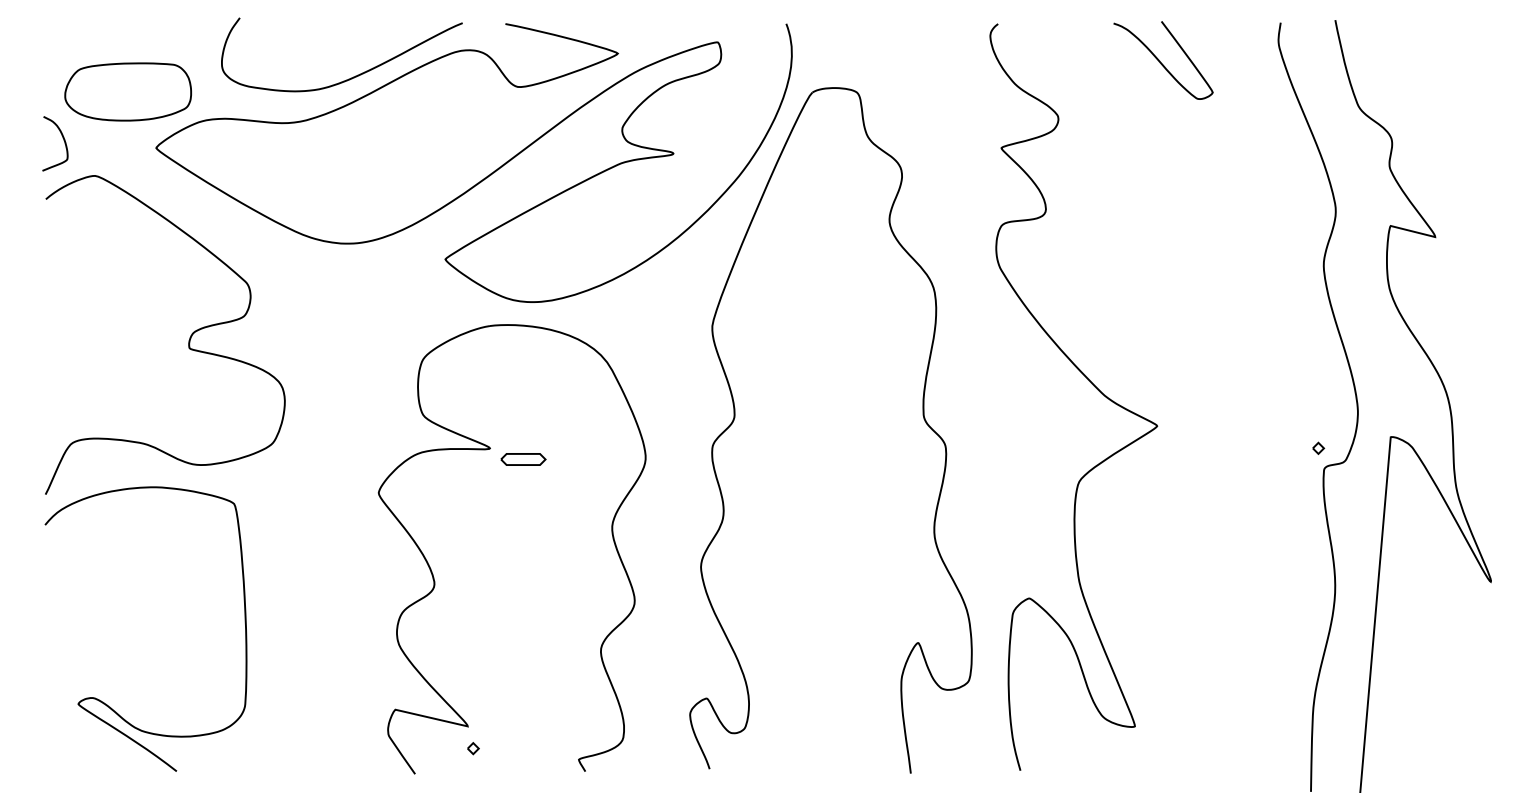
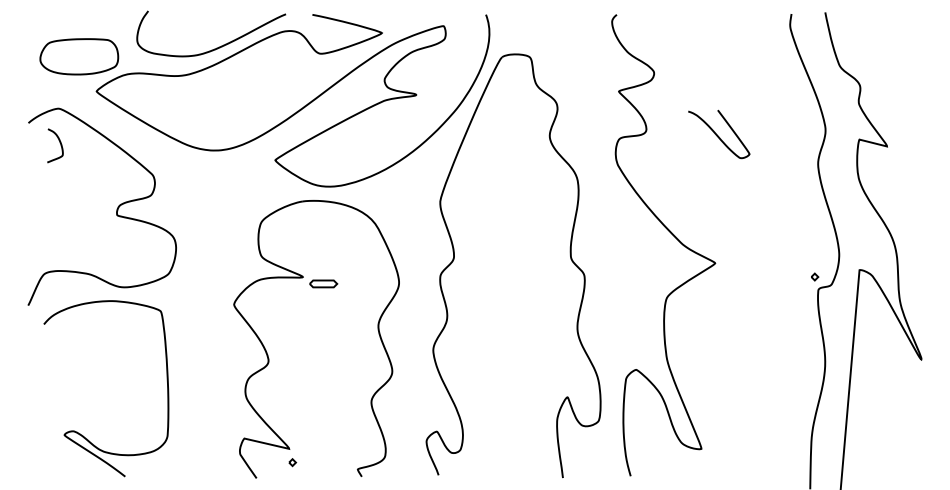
curve: (1162, 62) -> (718, 135), moved
curve: (62, 138) -> (59, 142), moved
curve: (99, 698) -> (77, 431), moved

